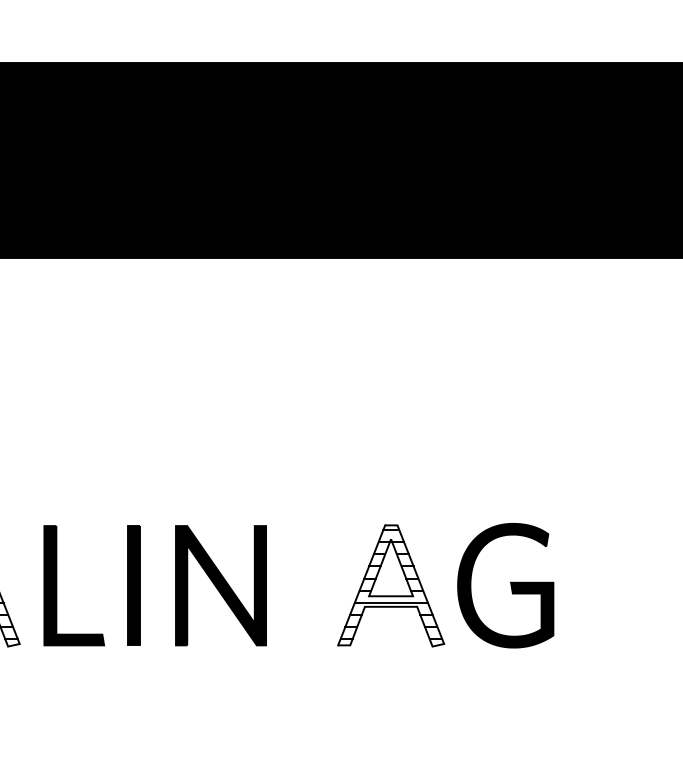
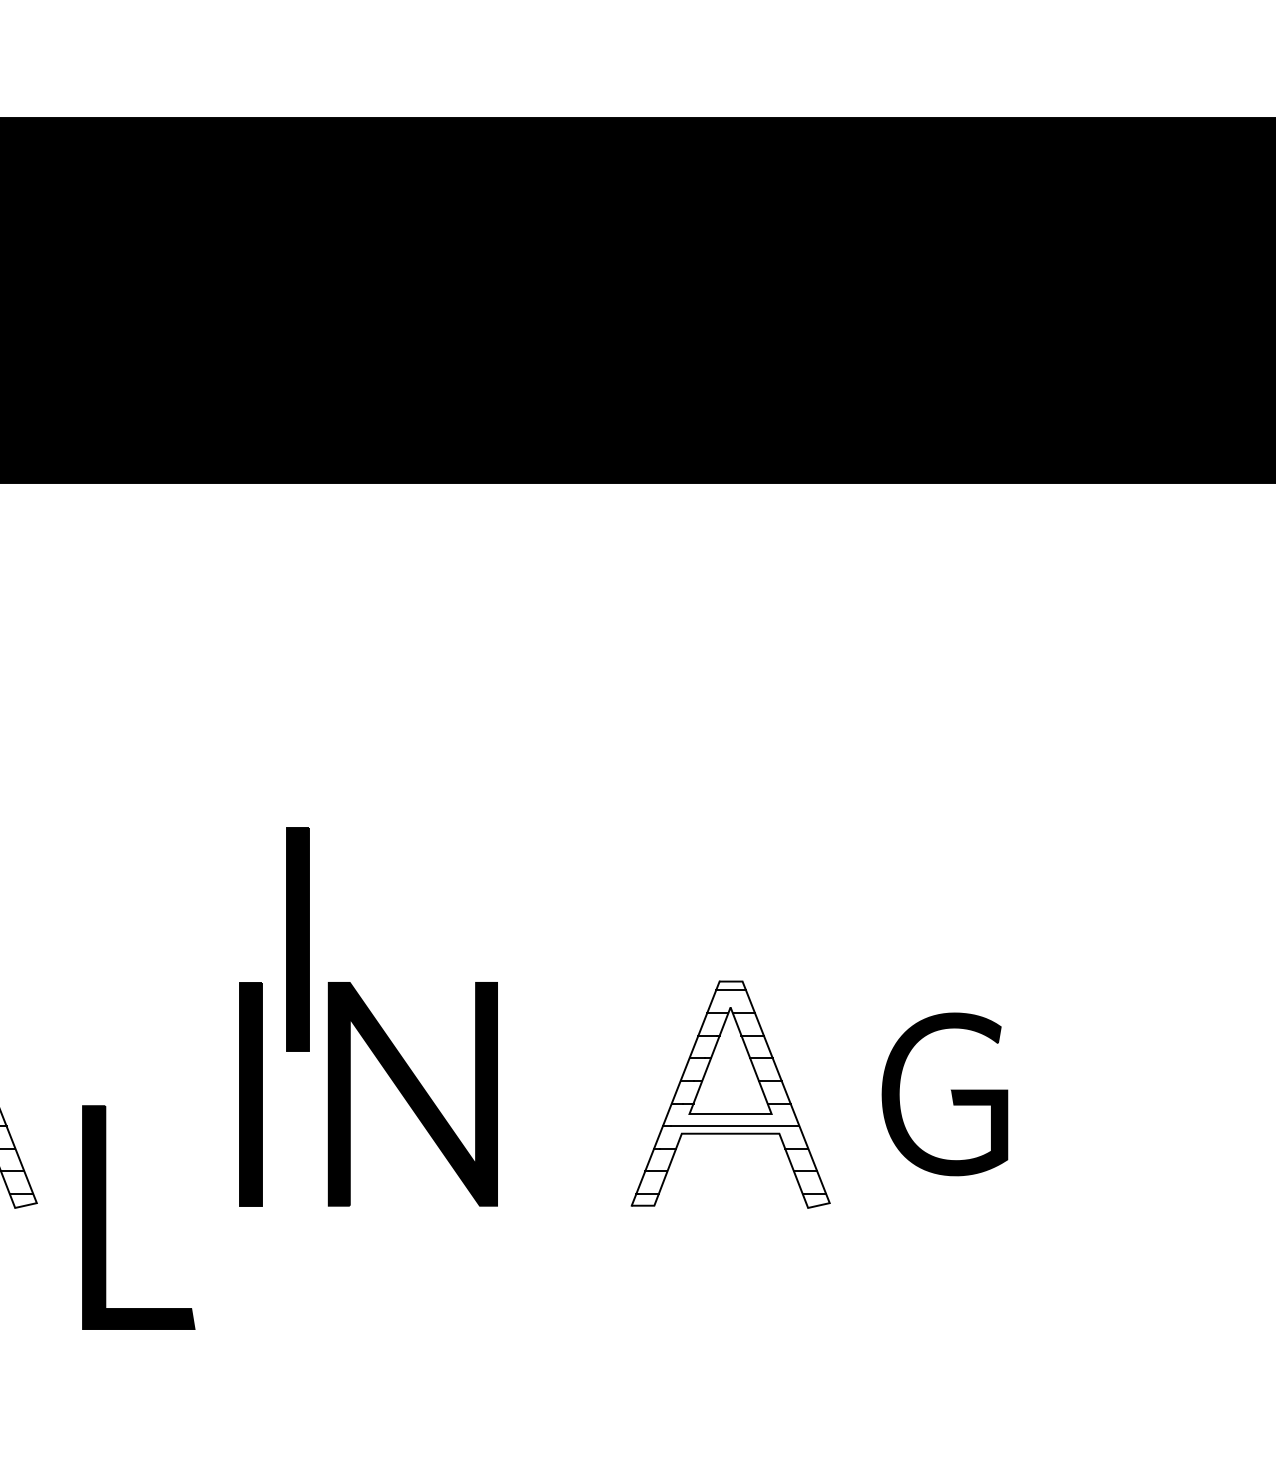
part: (158, 502) -> (296, 938), added
part: (57, 585) -> (107, 1217), moved
part: (505, 585) -> (944, 1093), size x0.7

